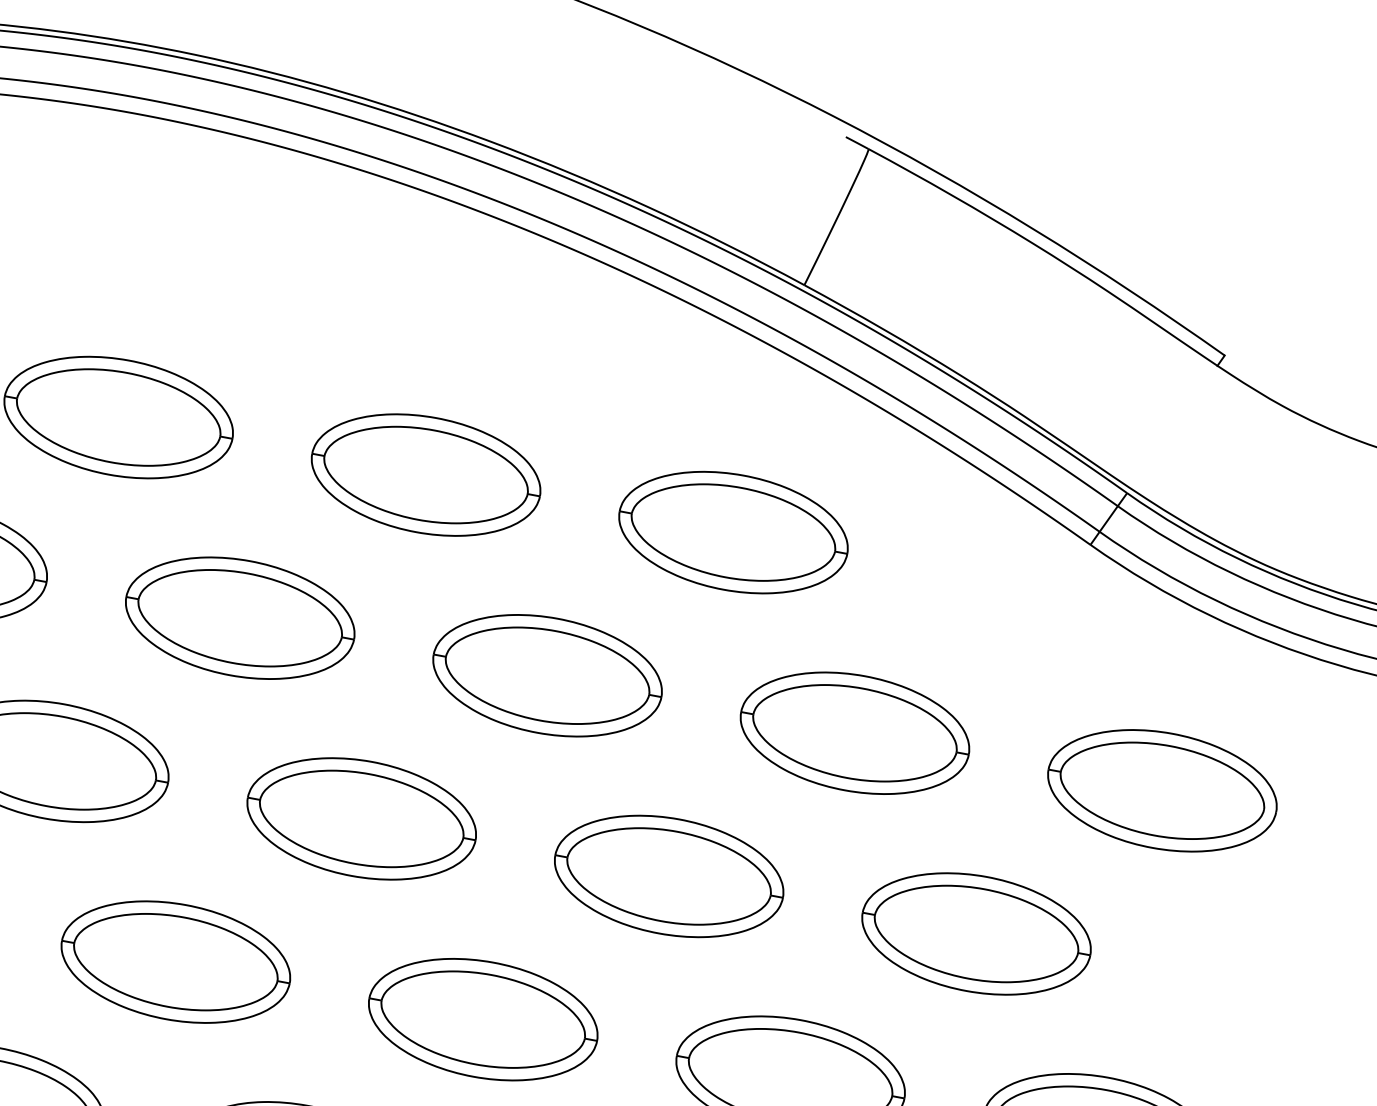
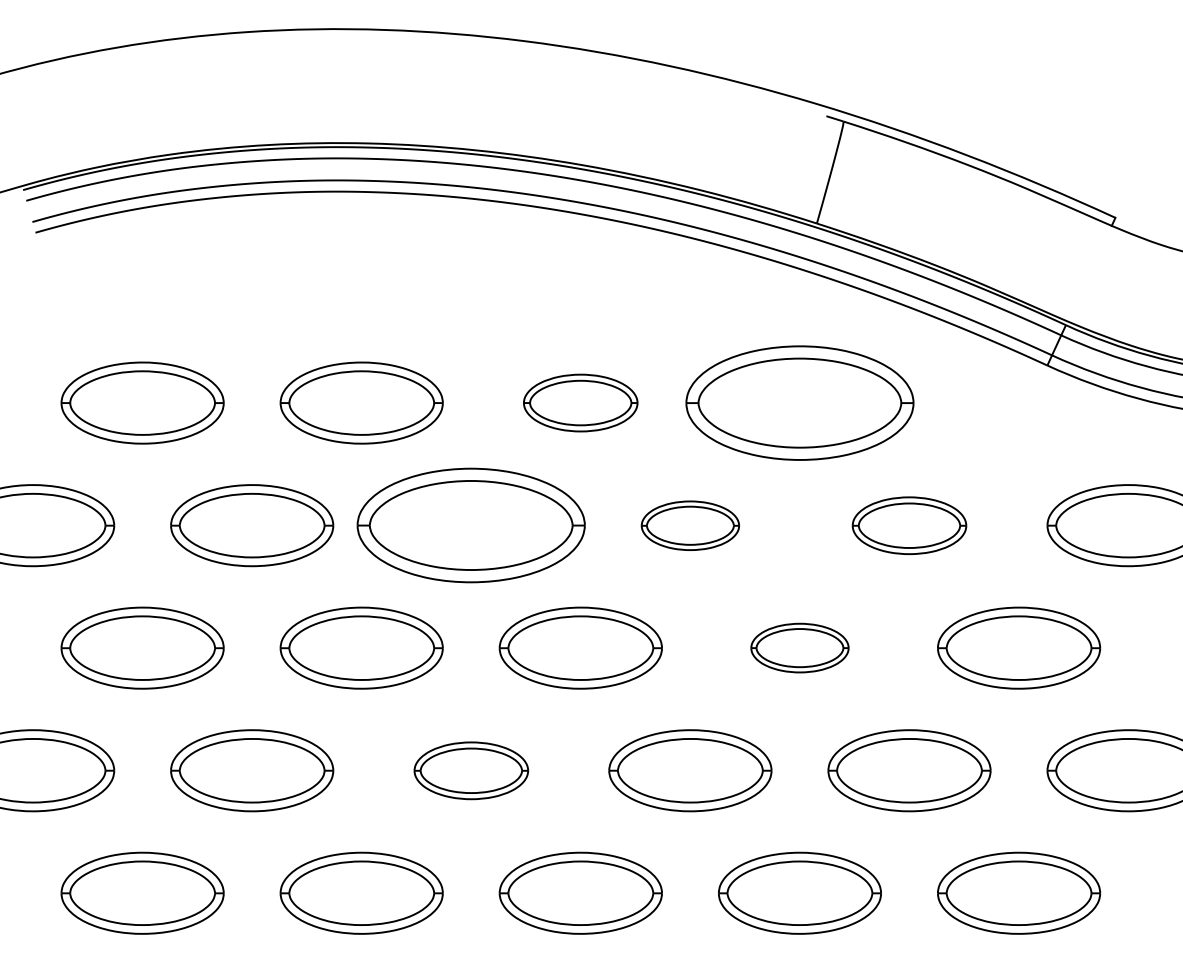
part: (425, 474) -> (580, 402), size x0.7
part: (732, 531) -> (799, 402), size x1.4
part: (240, 618) -> (471, 525), size x1.4
part: (547, 675) -> (690, 525), size x0.6
part: (855, 733) -> (909, 525), size x0.7
part: (668, 875) -> (799, 647), size x0.6
part: (176, 961) -> (471, 770), size x0.7

